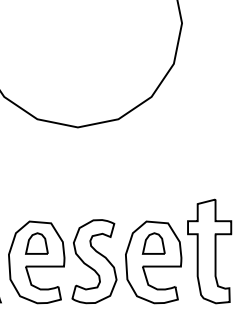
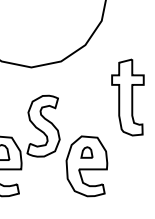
part: (153, 243) -> (86, 152), size x0.7
curve: (214, 251) -> (131, 97), moved
part: (94, 261) -> (43, 126), moved

